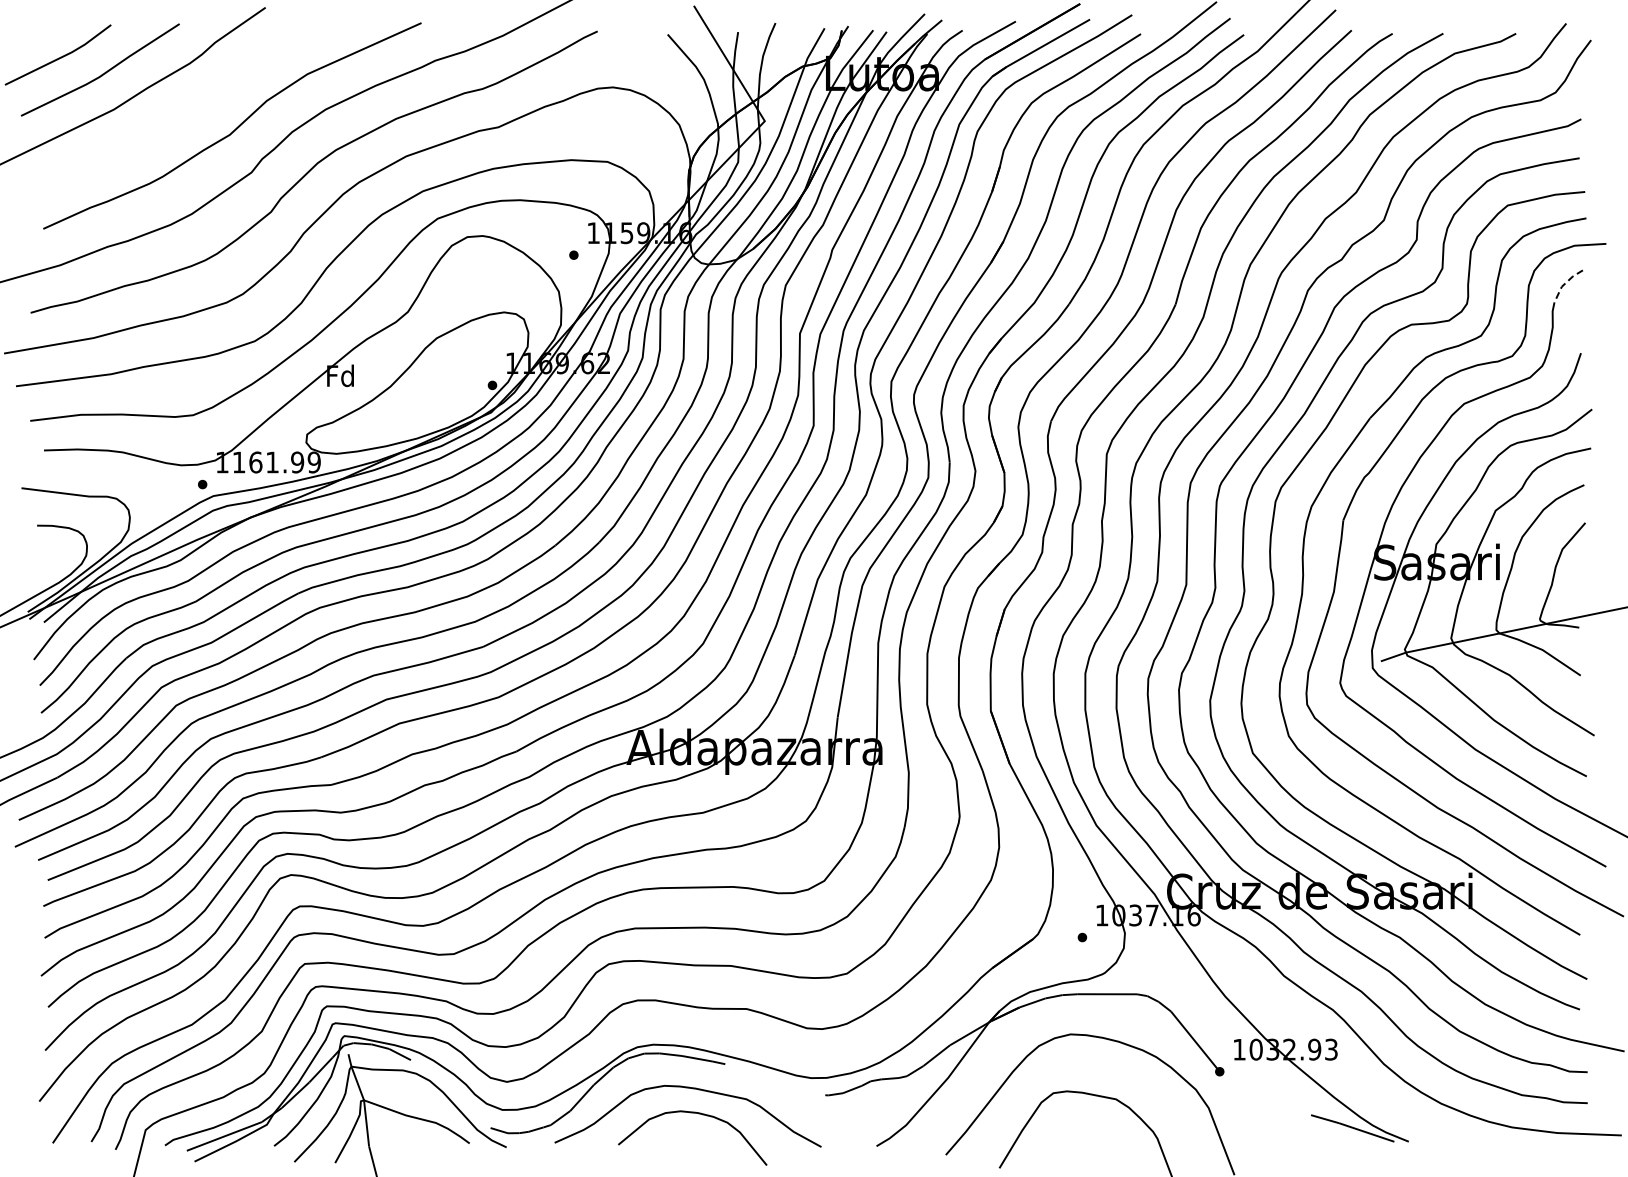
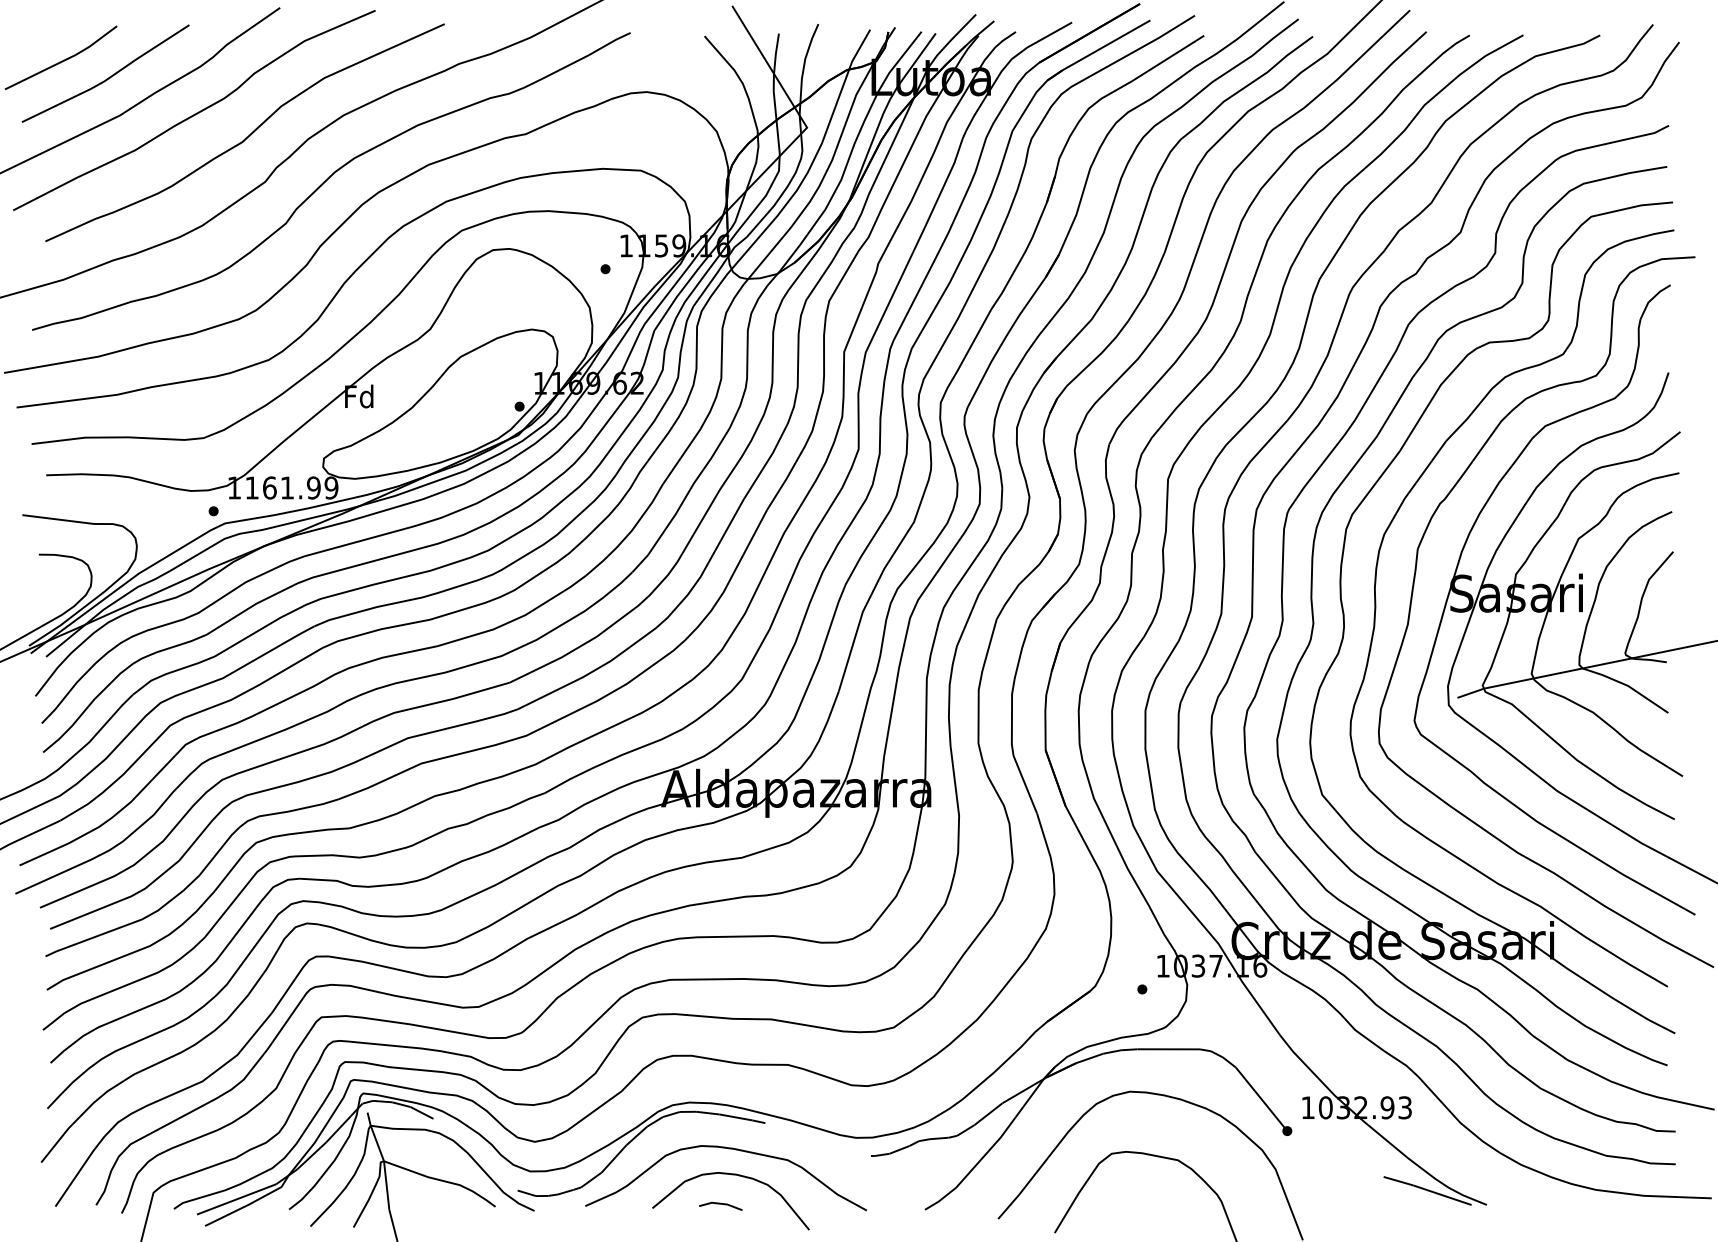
curve: (185, 107) -> (195, 113), added
line: (1565, 283) -> (1652, 299), dashed -> solid
line: (682, 1141) -> (720, 1204), added

